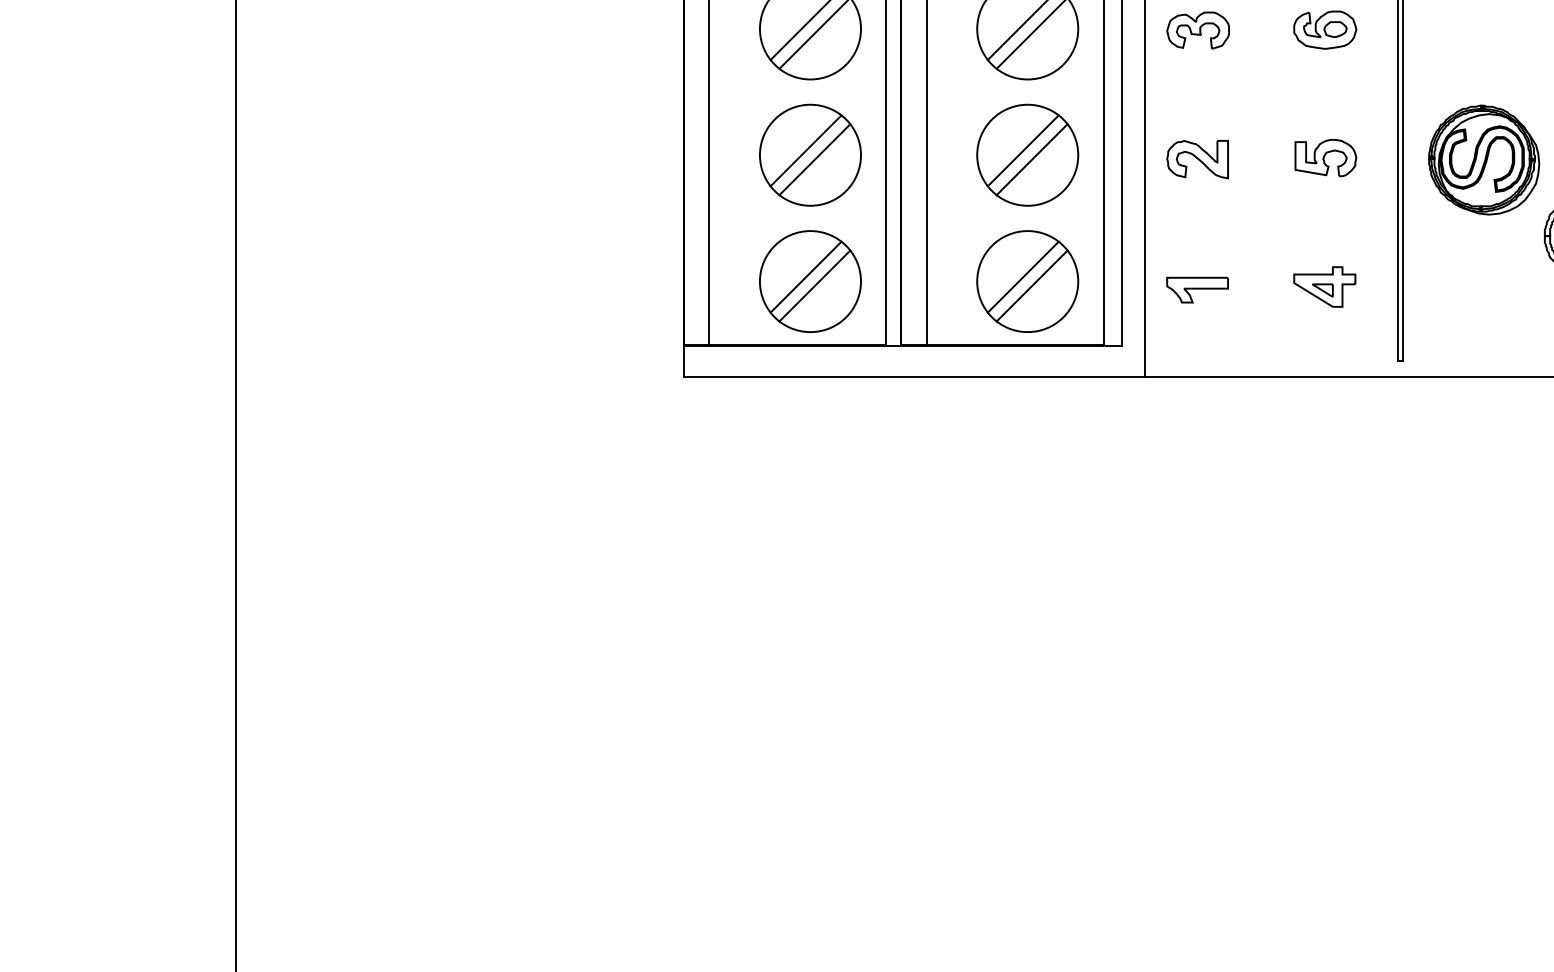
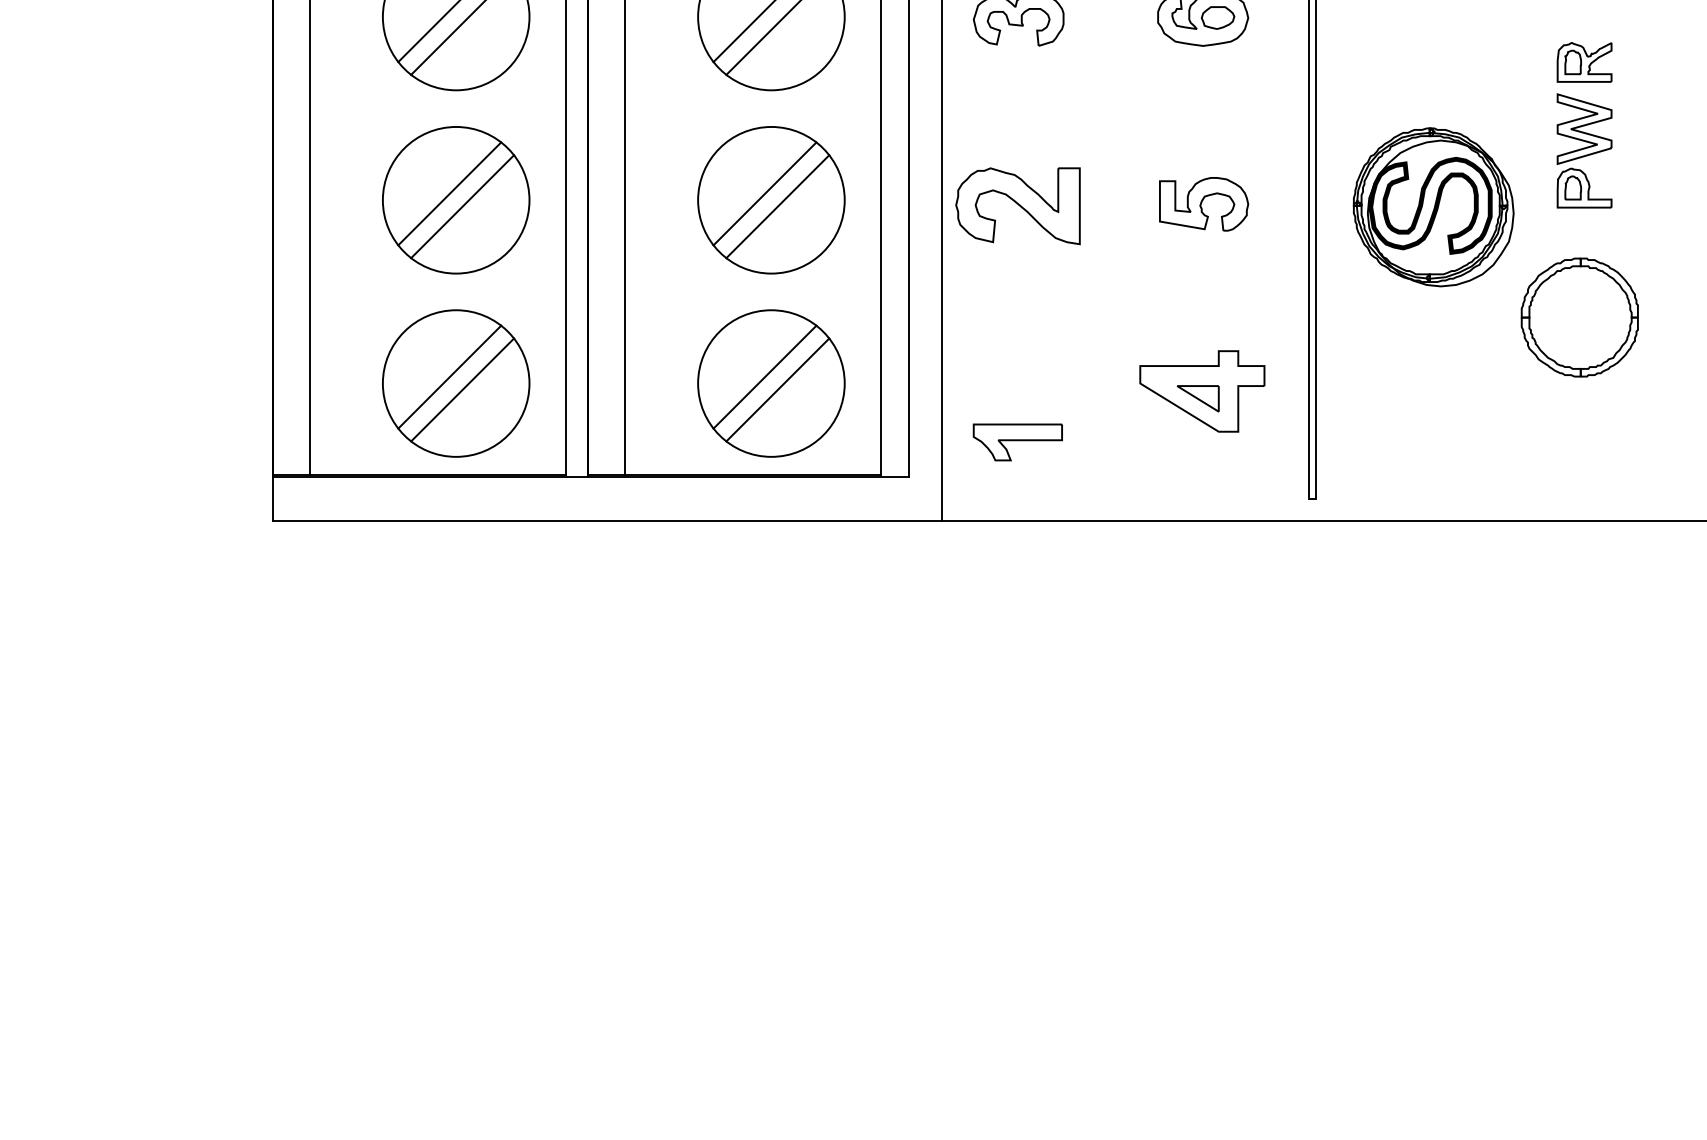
part: (1197, 159) -> (1017, 206), size x1.4
part: (1324, 286) -> (1202, 390), size x1.4
part: (1197, 289) -> (1017, 441), moved

